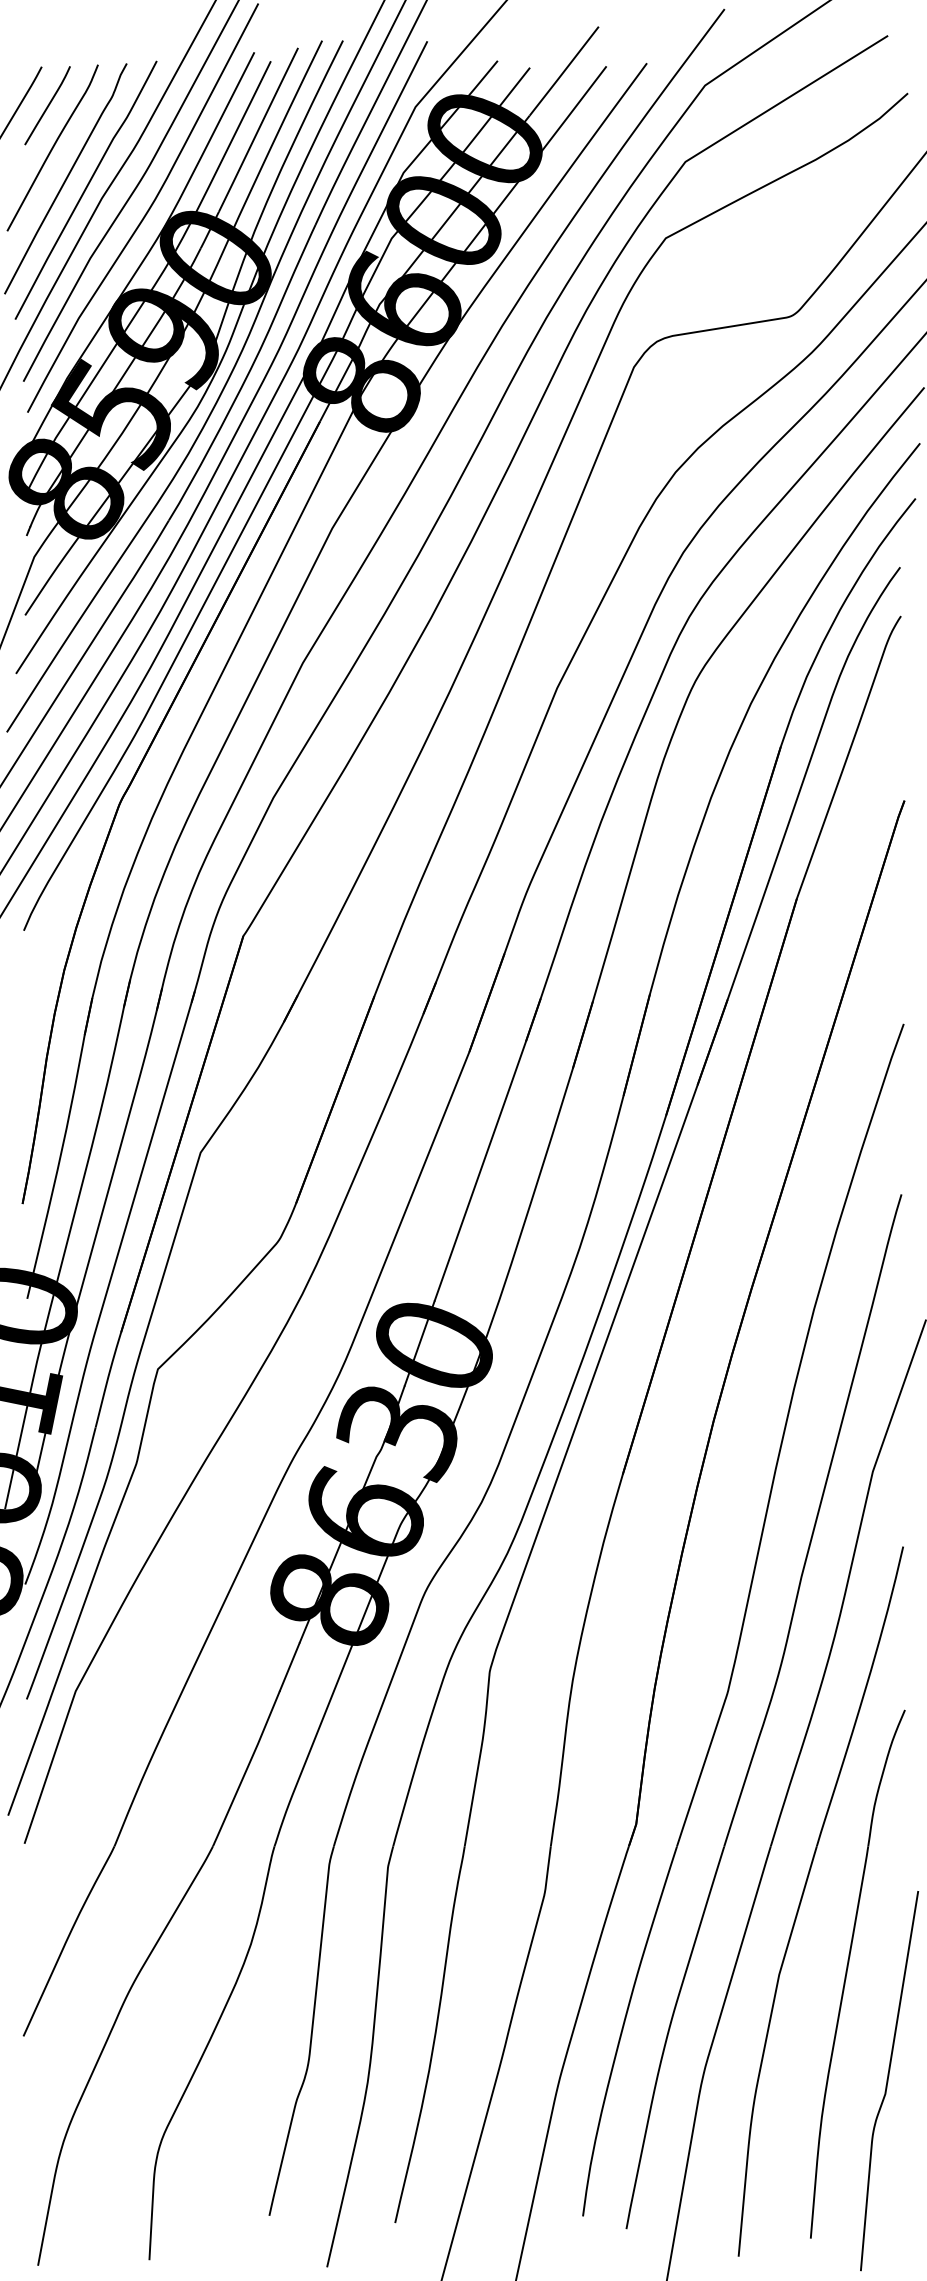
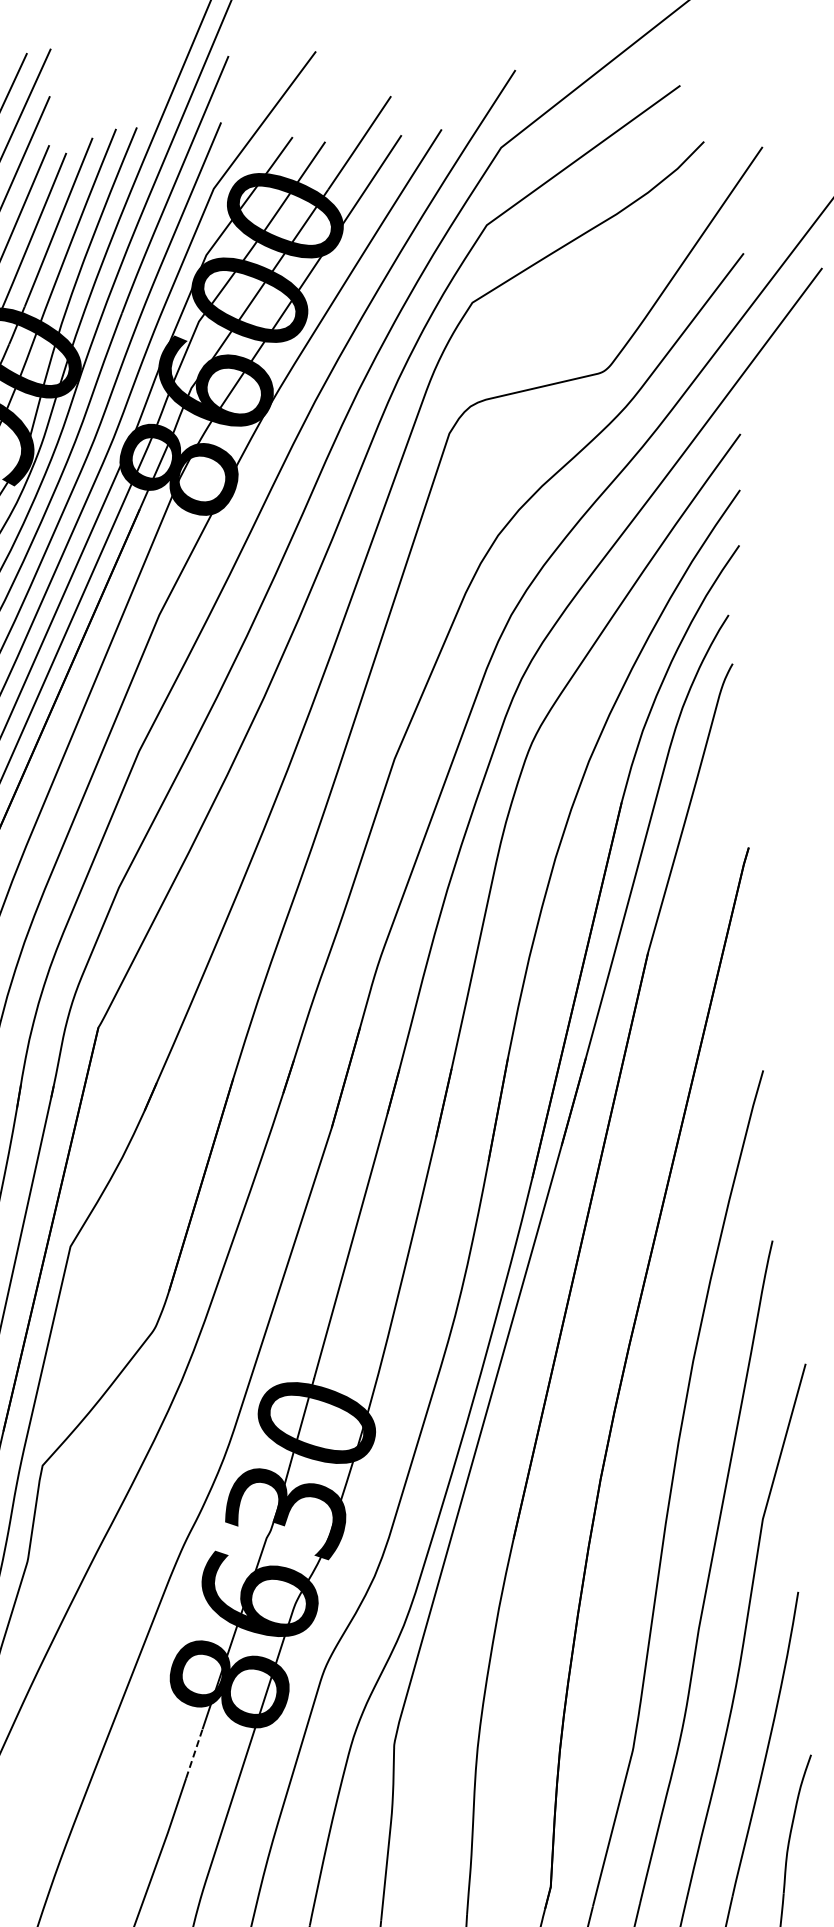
line: (289, 1667) -> (194, 1754), solid -> dashed

